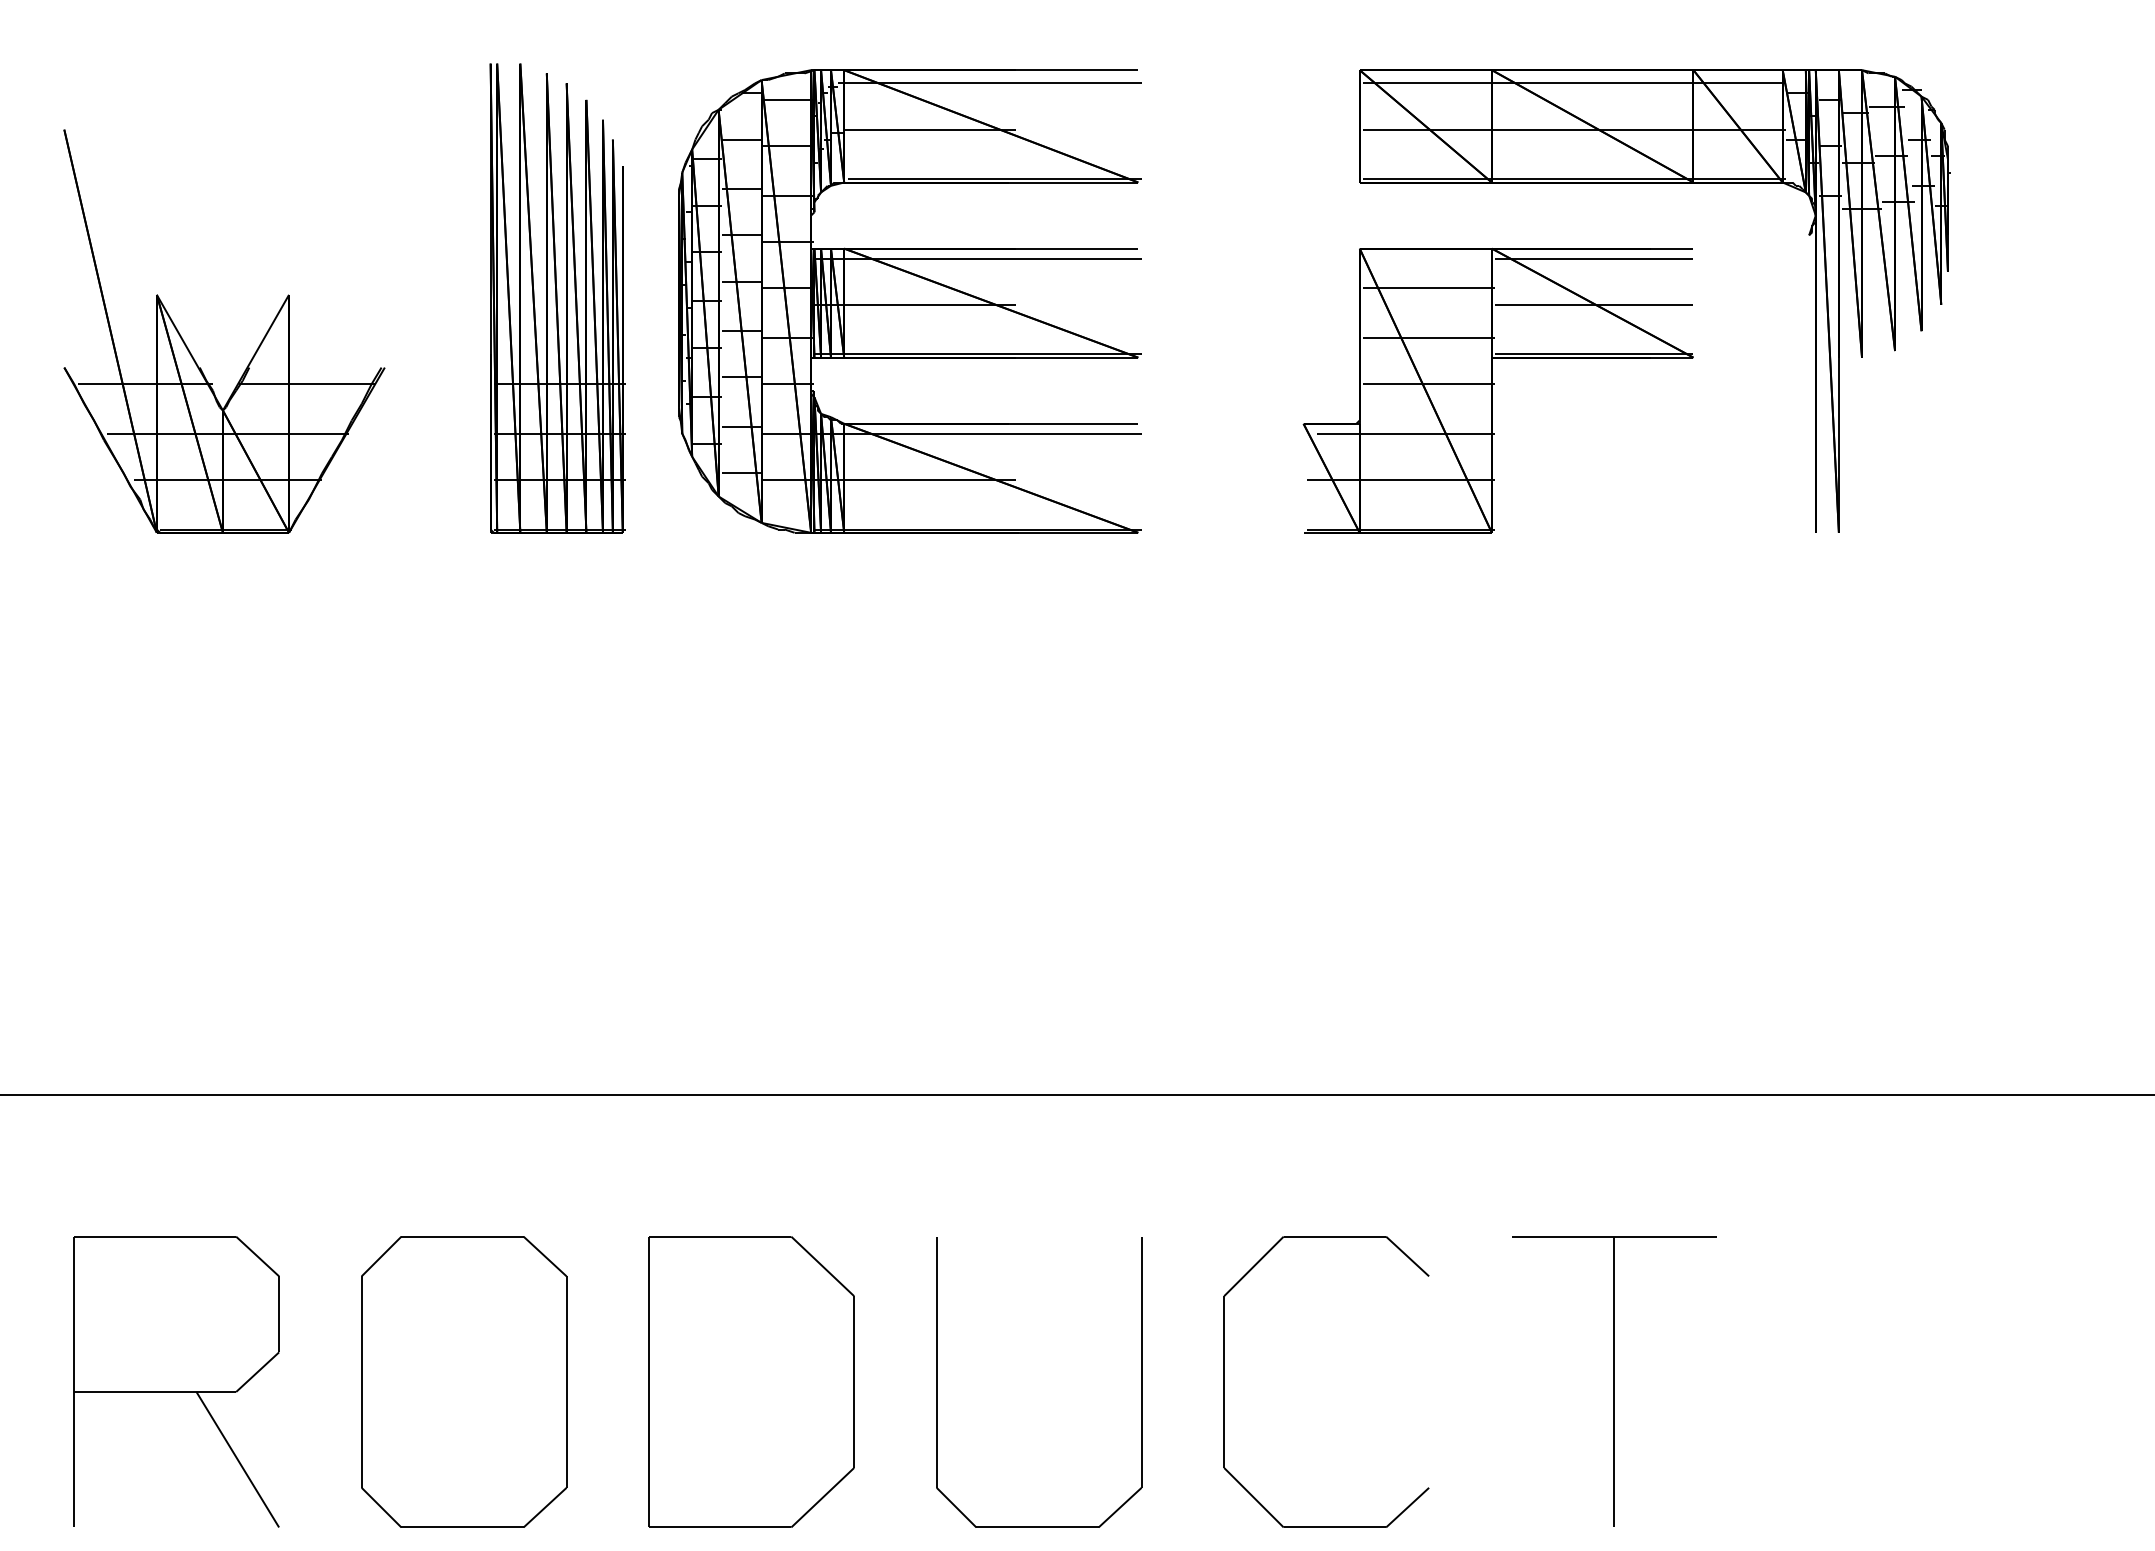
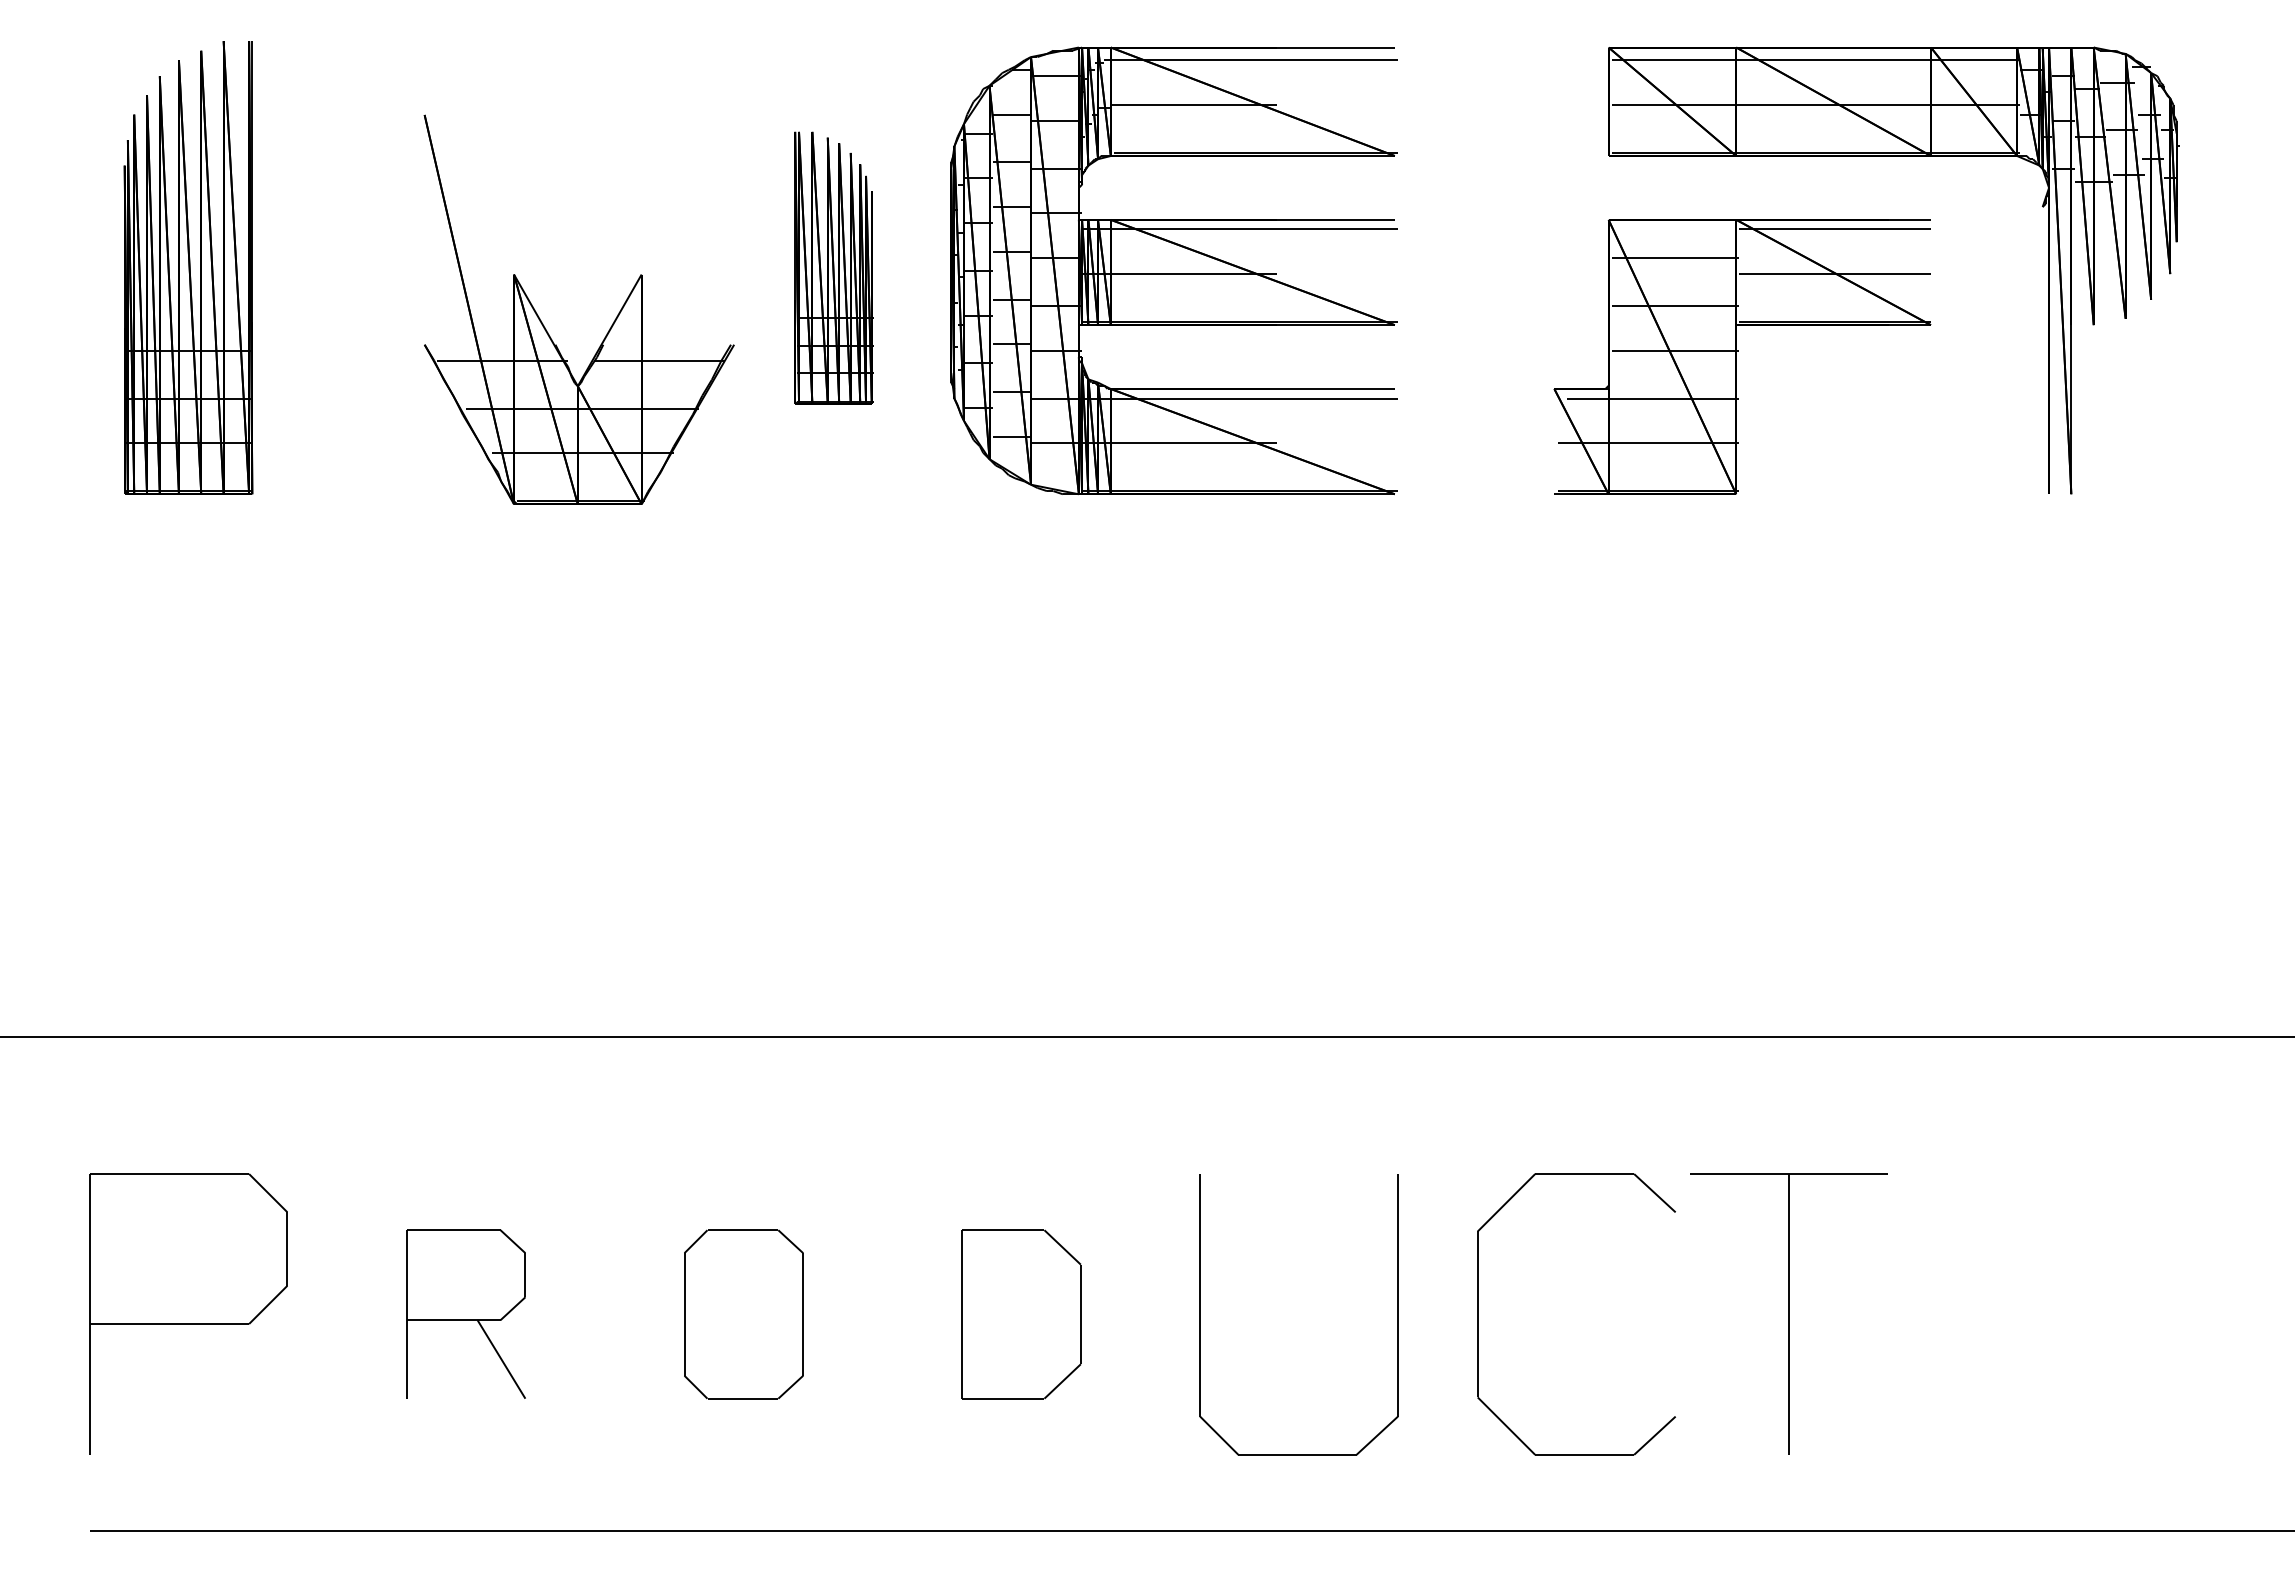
part: (557, 297) -> (833, 267), size x0.6
part: (256, 348) -> (610, 326), moved
part: (1613, 1381) -> (1788, 1313), moved
part: (176, 1382) -> (465, 1314), size x0.6
part: (463, 1382) -> (743, 1314), size x0.6
part: (751, 1382) -> (1021, 1314), size x0.6

